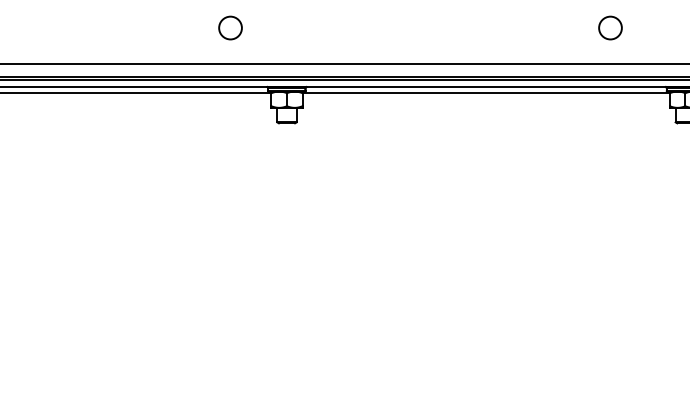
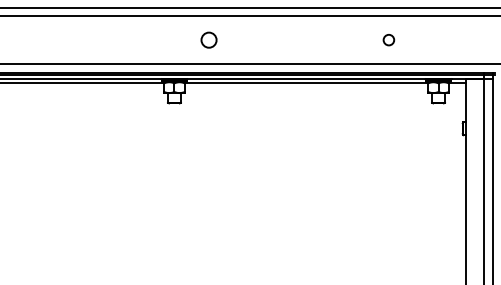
circle: (229, 27) -> (208, 39), moved
circle: (609, 27) -> (388, 39), size x0.7

